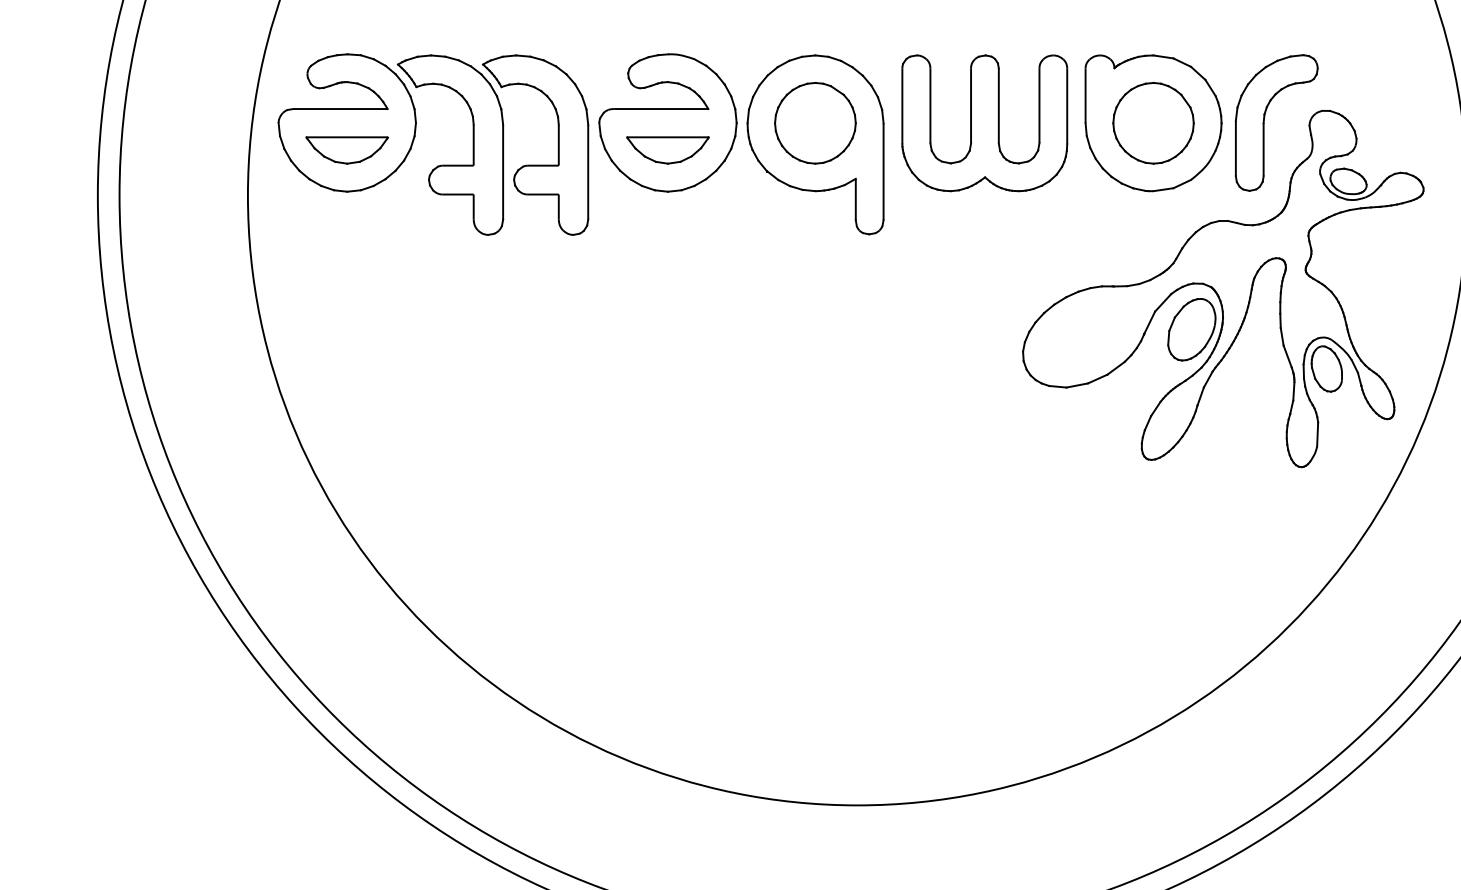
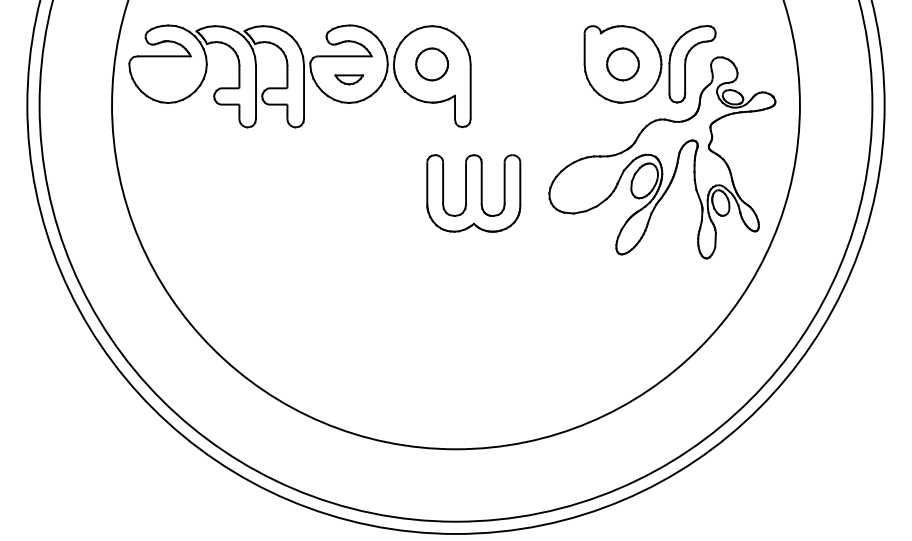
part: (814, 123) -> (431, 64), size x0.7
part: (984, 123) -> (473, 193), moved
part: (1152, 123) -> (622, 64), size x0.7
part: (346, 150) -> (167, 79), removed
part: (668, 150) -> (349, 79), size x0.6

